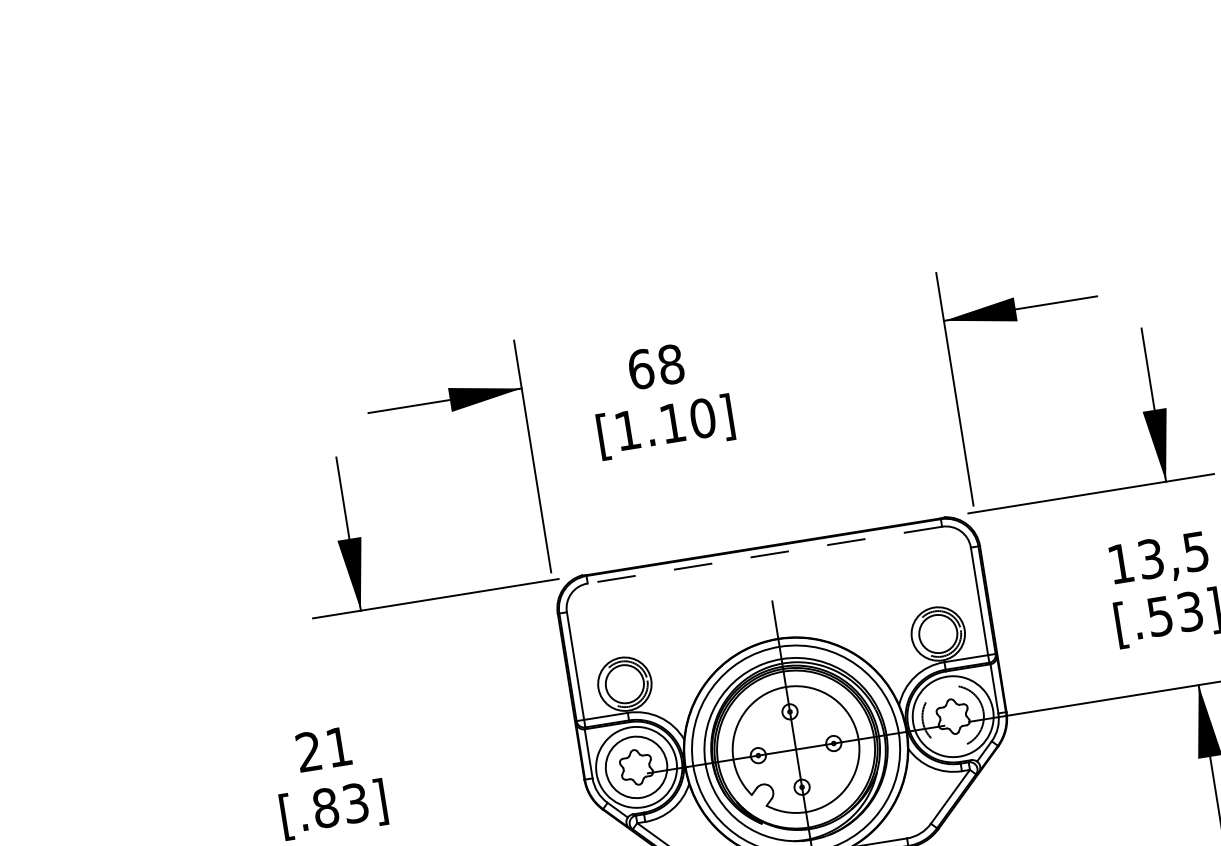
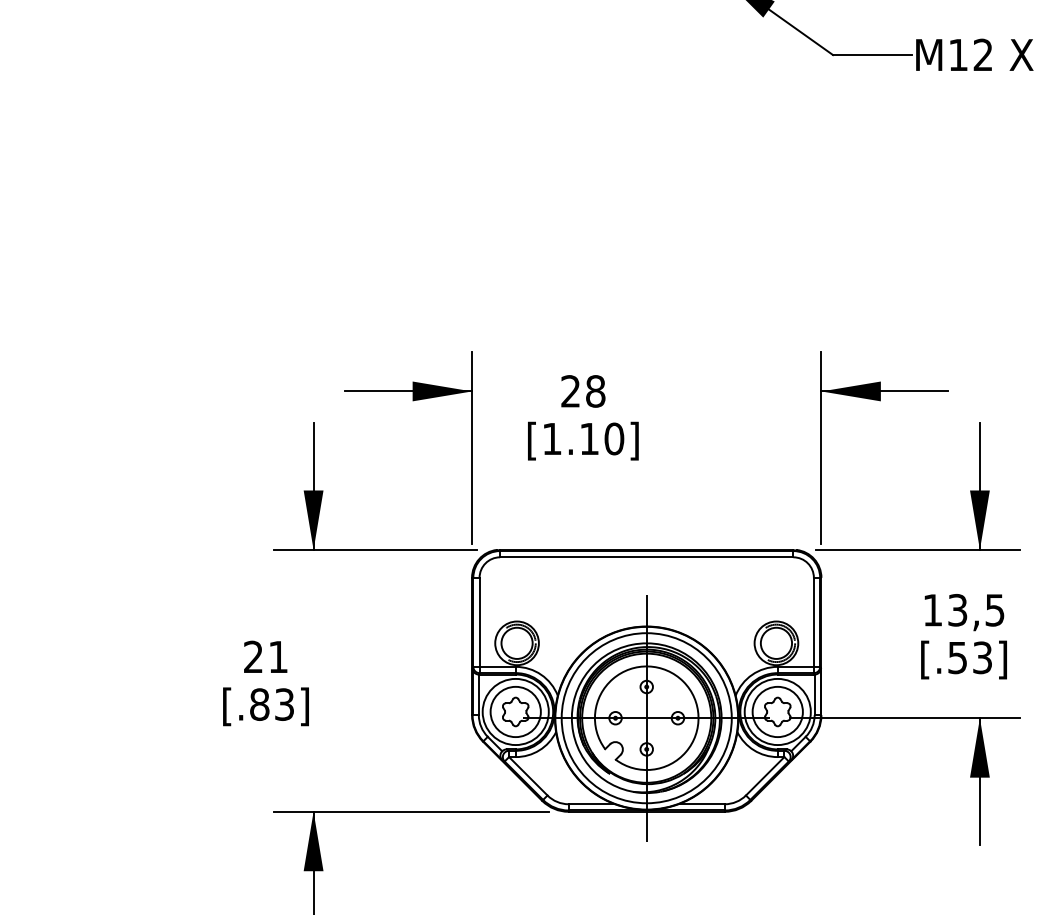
text: (640, 369) -> (570, 391), 68 -> 28
line: (764, 555) -> (646, 557), dashed -> solid
circle: (952, 716) -> (777, 711), dashed -> solid

